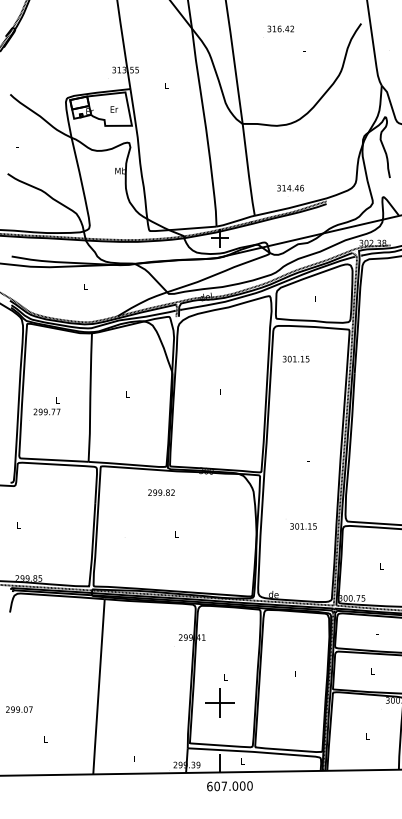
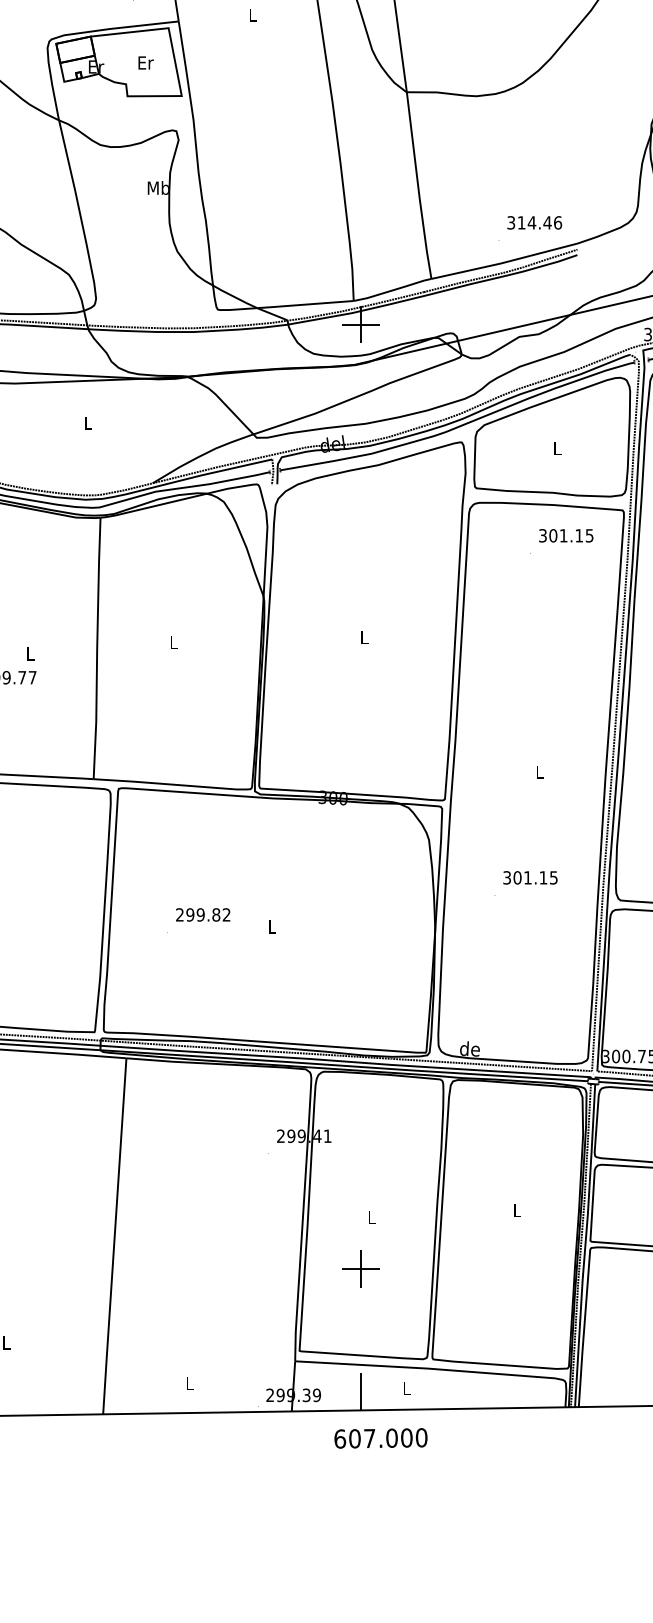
text: (290, 187) -> (534, 221), moved
text: (295, 358) -> (564, 534), moved
text: (161, 492) -> (203, 914), moved
text: (303, 526) -> (530, 877), moved
part: (219, 702) -> (359, 1268), size x0.62

